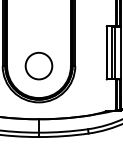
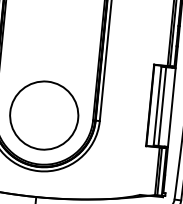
circle: (38, 65) -> (43, 114), size x1.67

